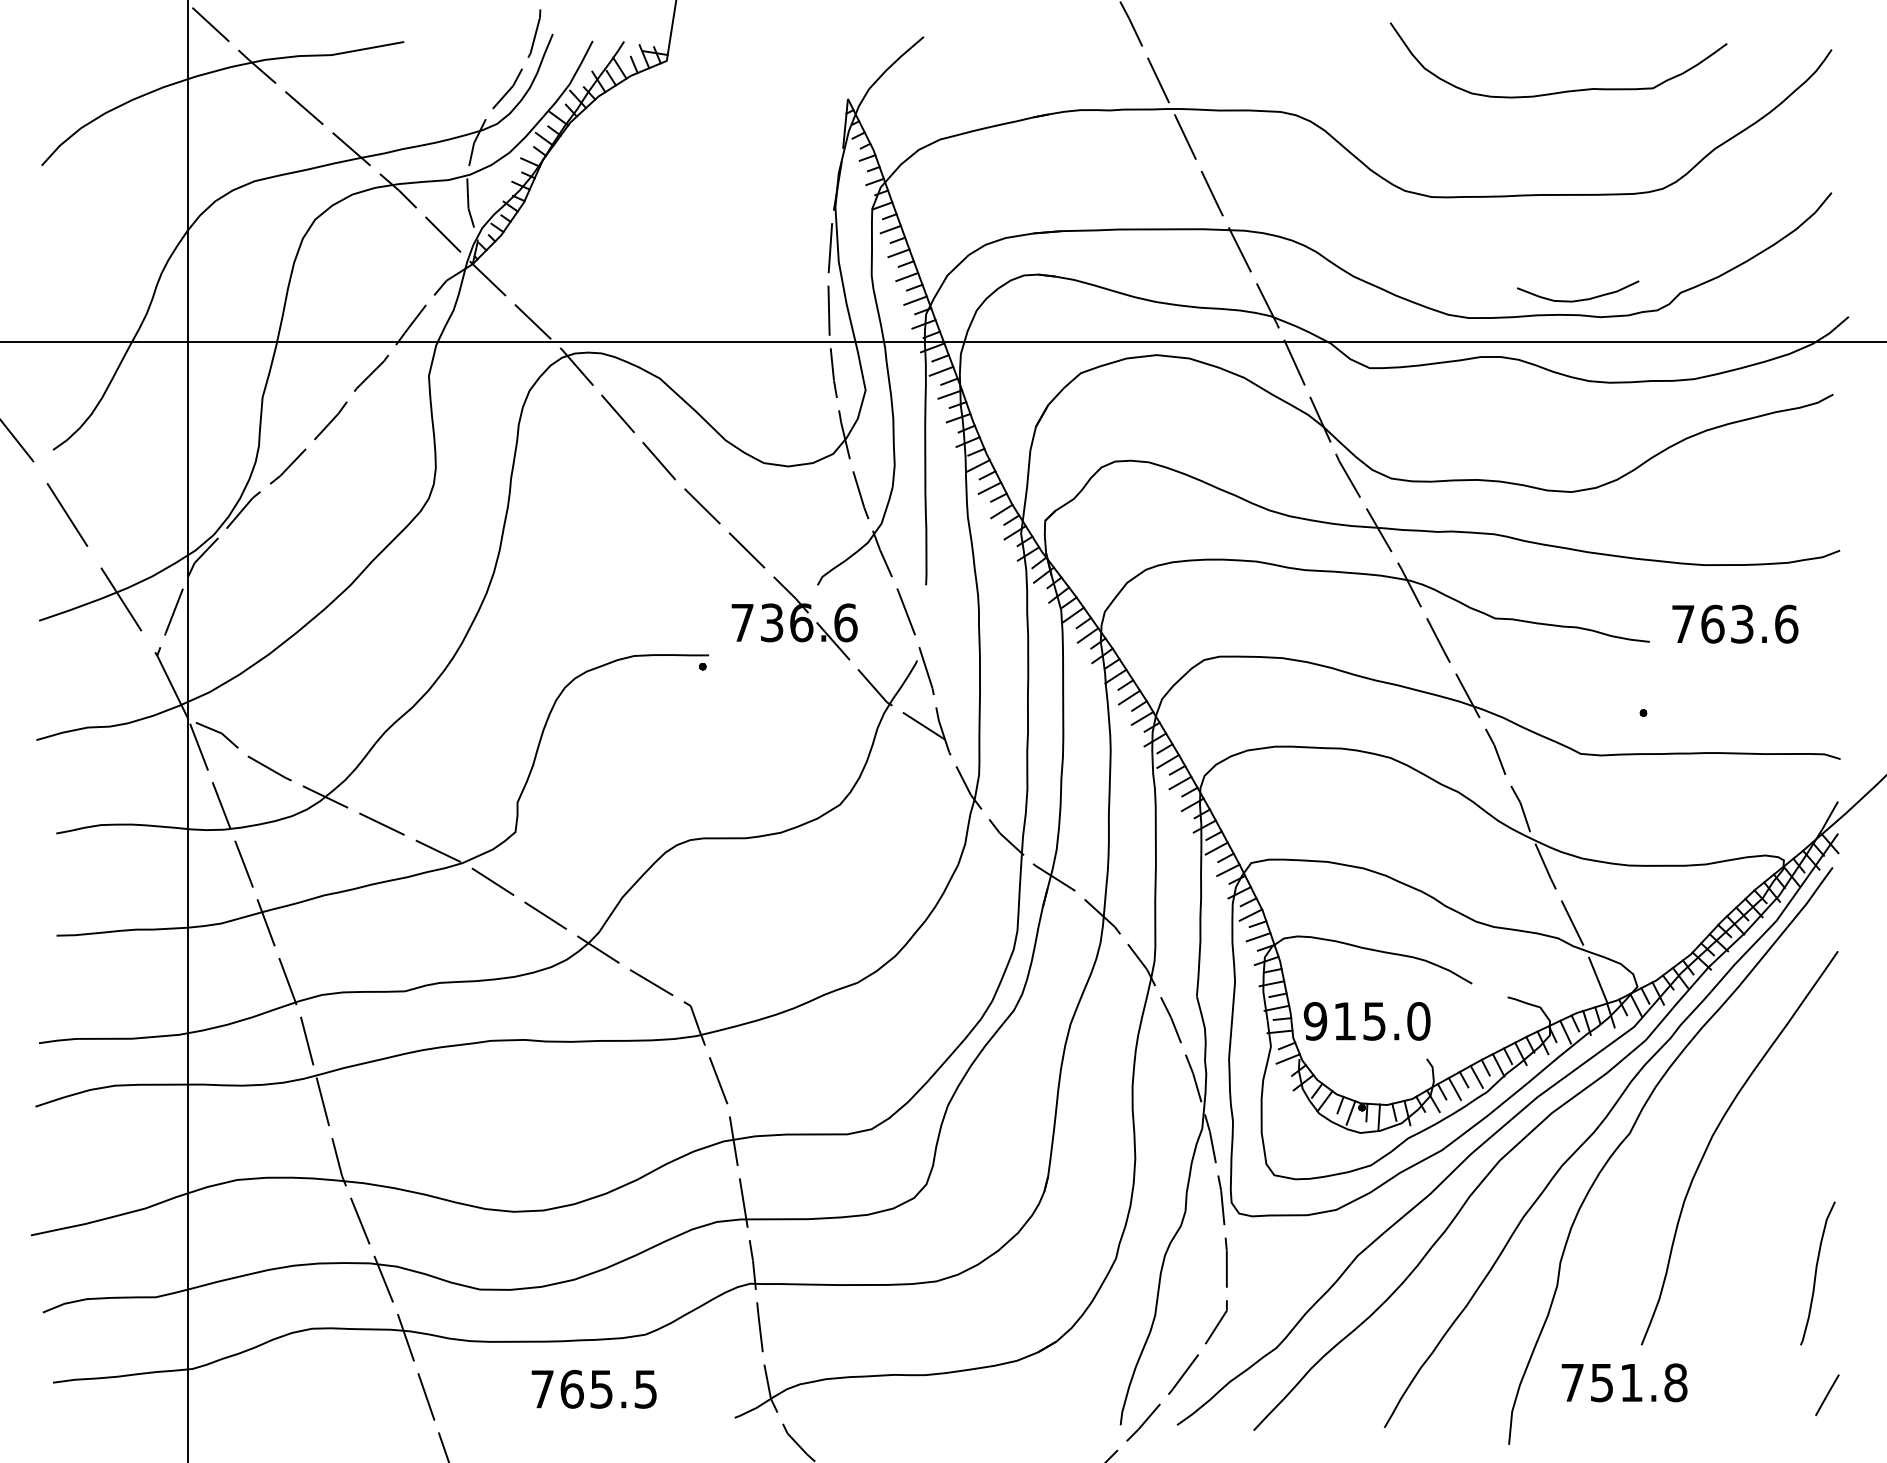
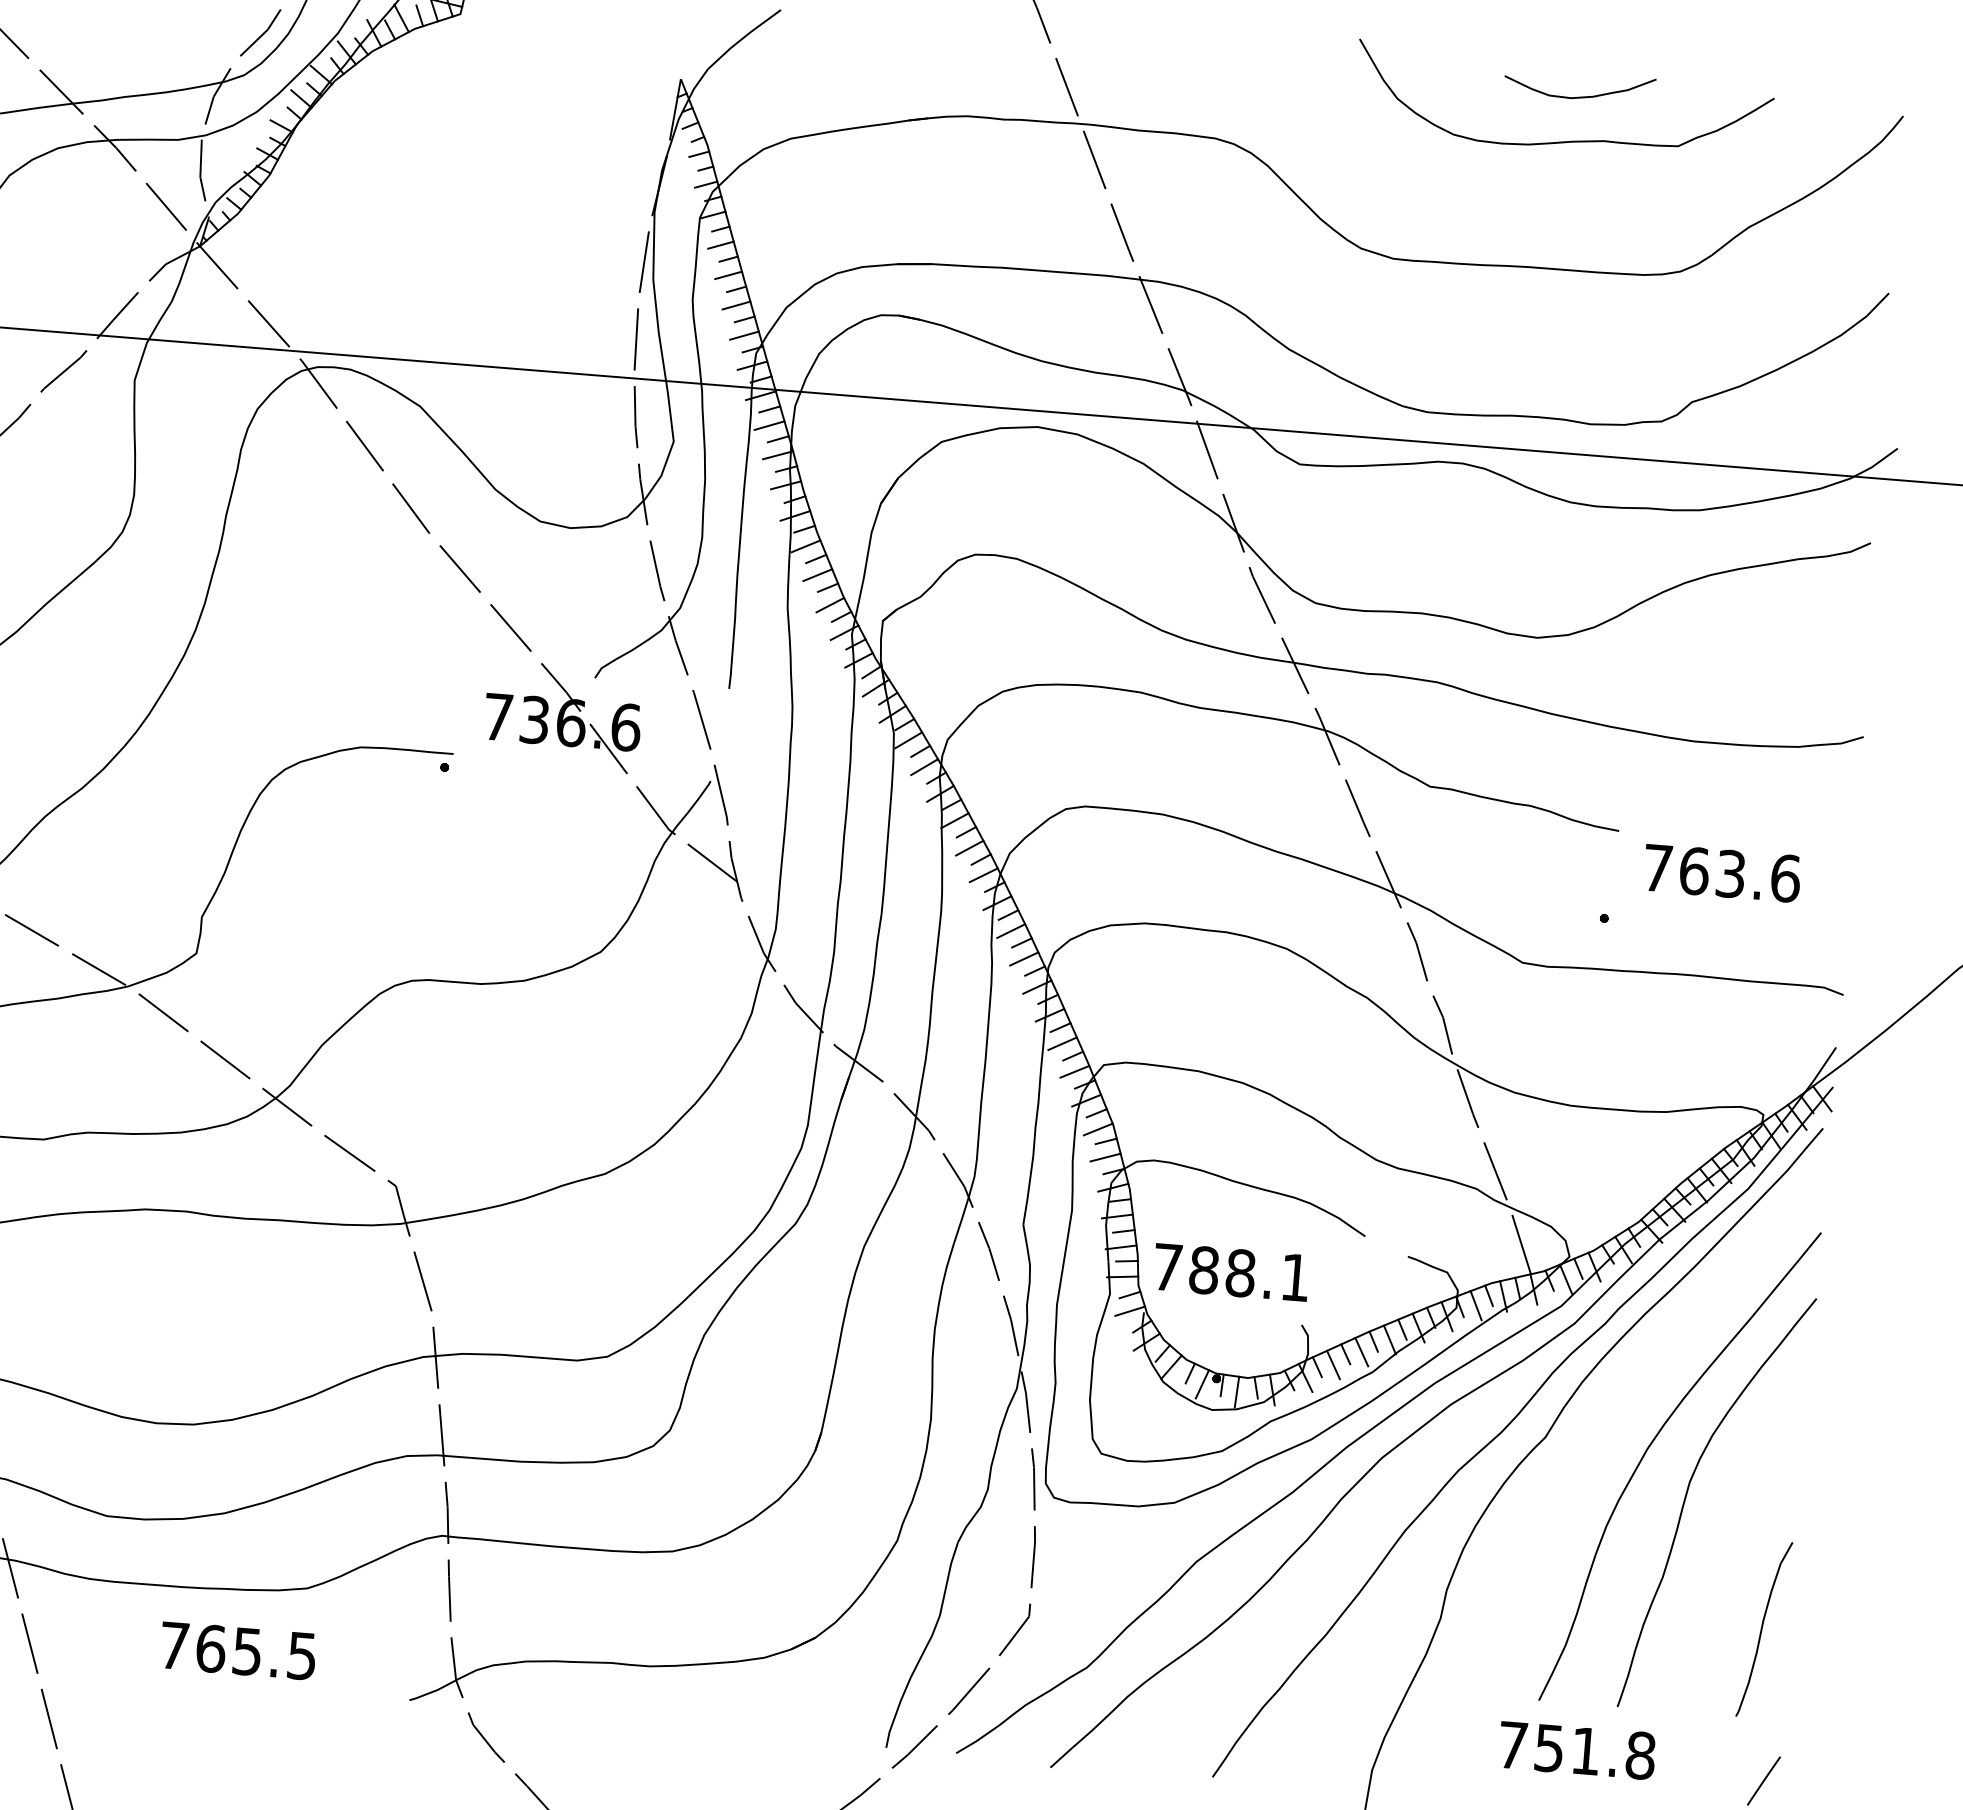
curve: (1578, 299) -> (1579, 96), moved
text: (1735, 623) -> (1722, 872), moved
text: (1366, 1021) -> (1230, 1272), 915.0 -> 788.1
curve: (1747, 1172) -> (1687, 1497), added
text: (1624, 1382) -> (1577, 1750), moved

